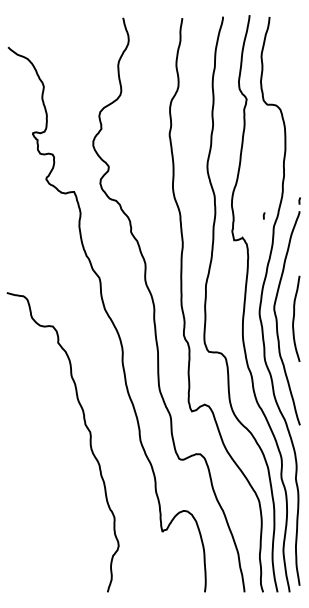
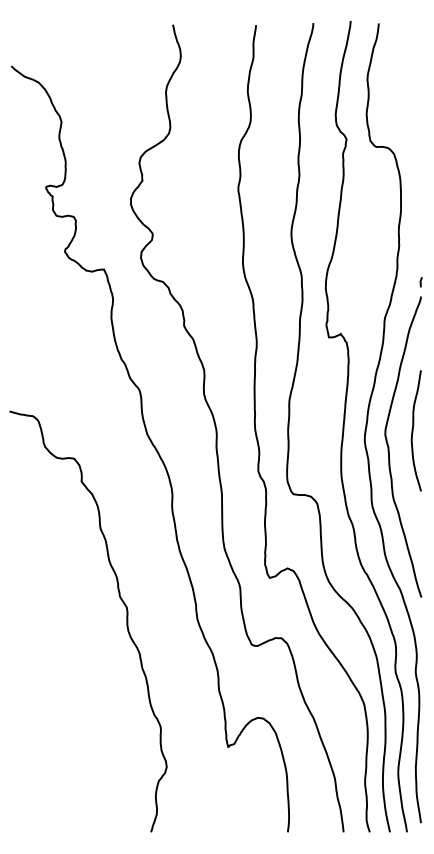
line: (263, 216) -> (370, 303), removed
curve: (294, 318) -> (413, 430), moved

